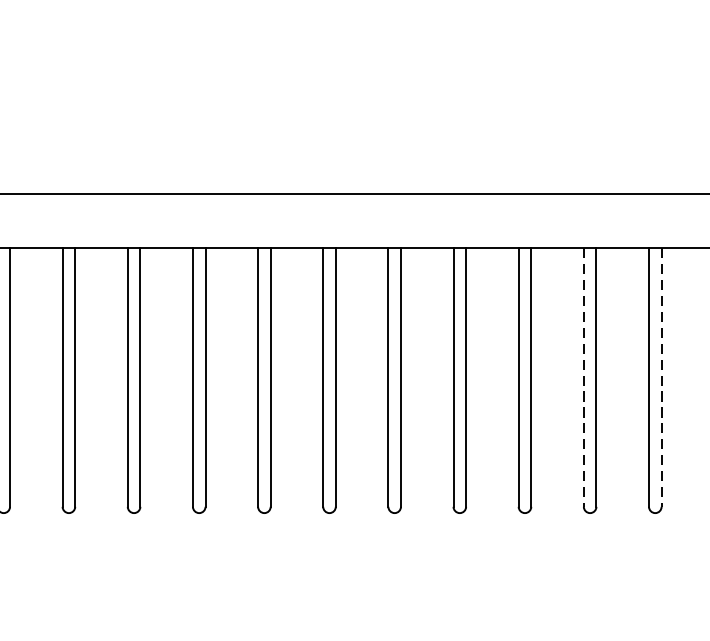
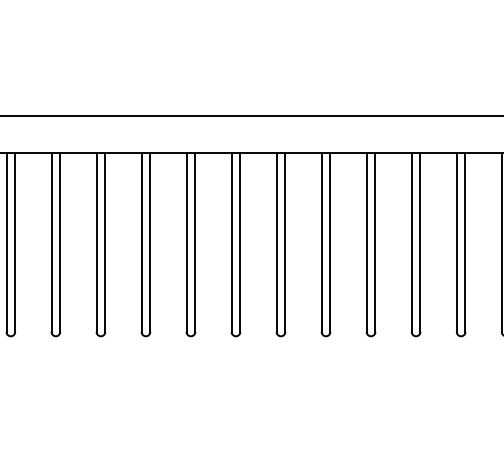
line: (583, 378) -> (366, 243), dashed -> solid
line: (661, 378) -> (420, 243), dashed -> solid

